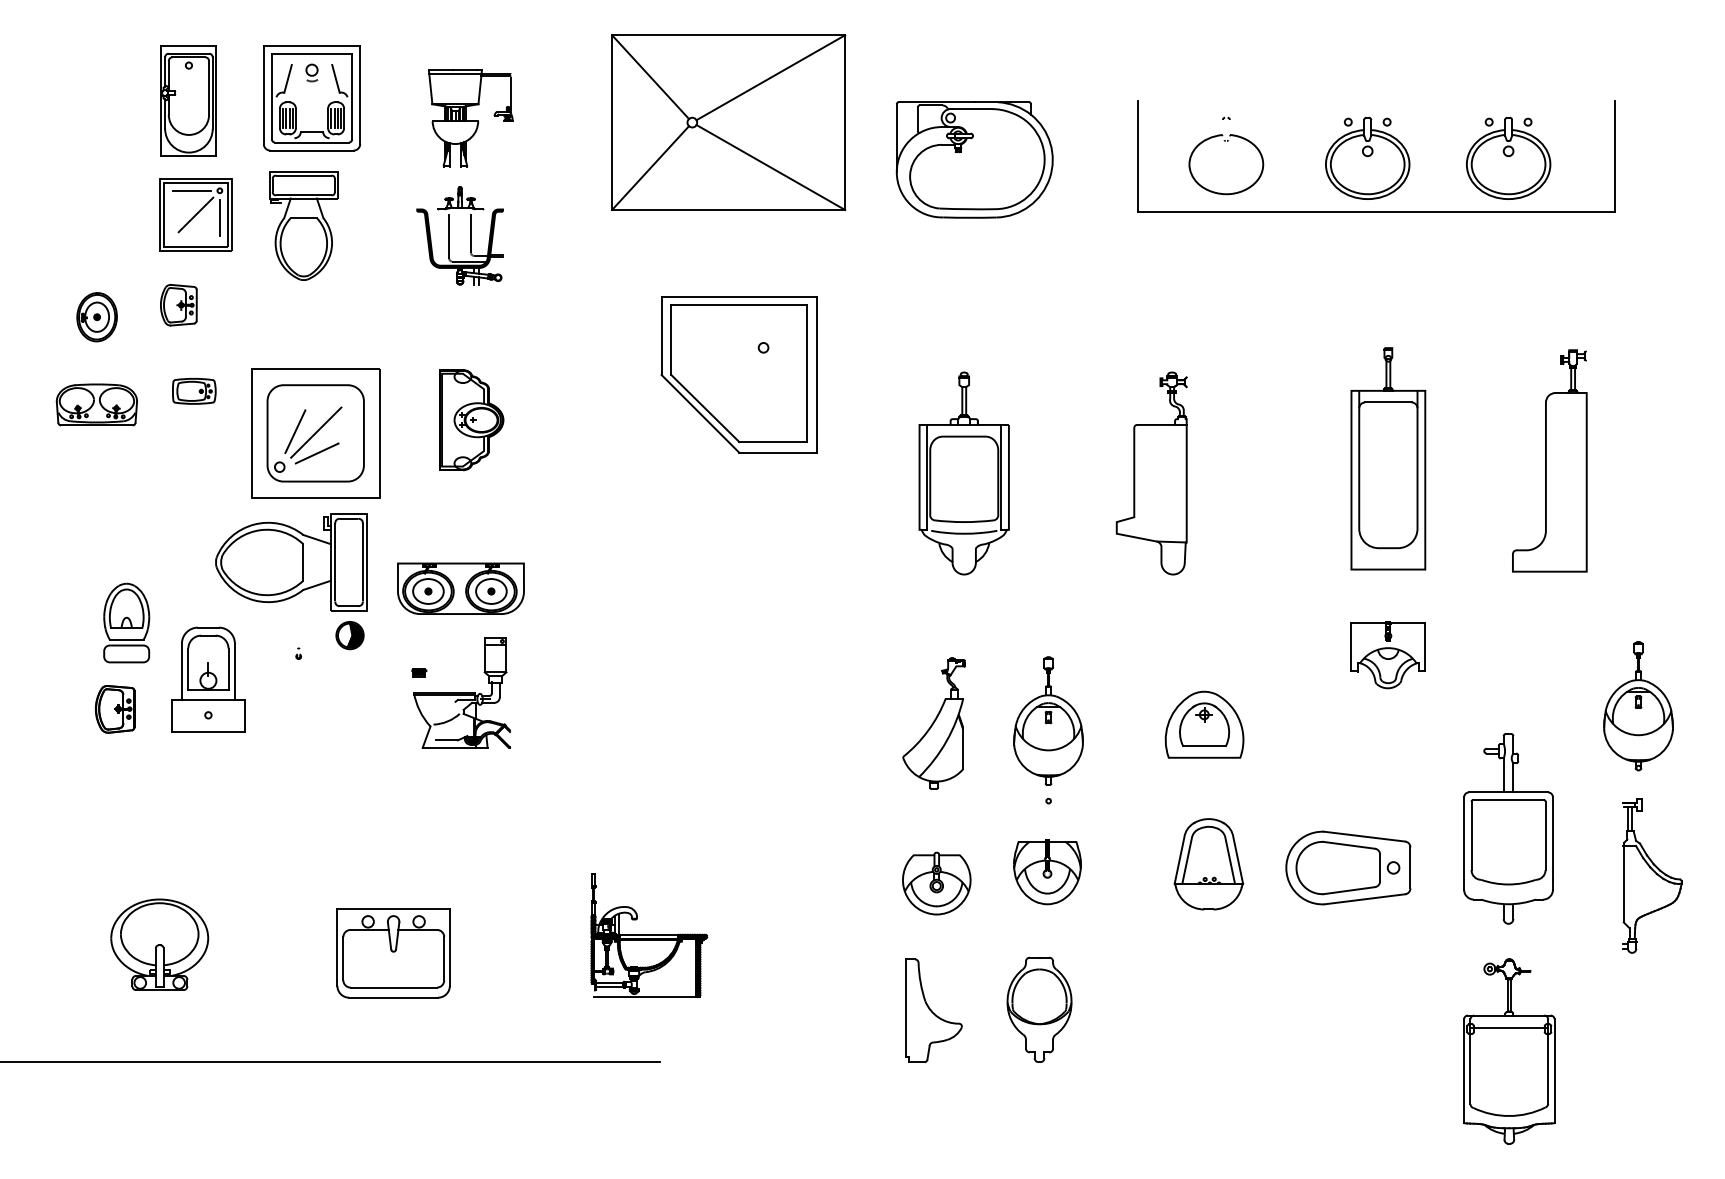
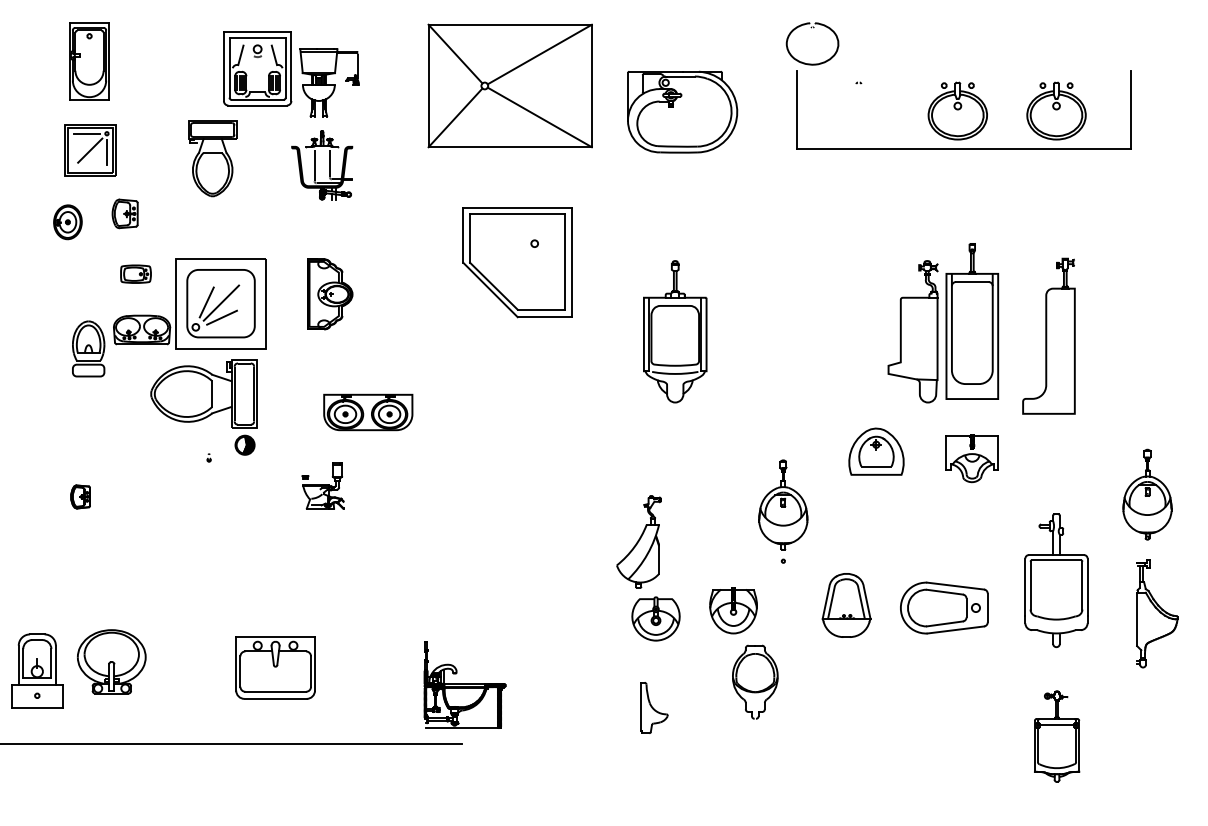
part: (311, 98) -> (257, 69), moved
part: (188, 100) -> (89, 60), moved
part: (1225, 141) -> (812, 27), moved
part: (195, 214) -> (89, 150), moved
part: (96, 404) -> (141, 329), moved
part: (1549, 460) -> (1048, 335), moved
part: (1151, 473) -> (912, 331), moved
part: (460, 588) -> (367, 412), moved
part: (126, 622) -> (88, 348), moved
part: (208, 679) -> (37, 670), moved
part: (461, 692) -> (323, 485), size x0.6
part: (114, 709) -> (80, 497), size x0.7
part: (933, 723) -> (638, 541), moved
part: (1204, 724) -> (876, 451), moved
part: (1048, 730) -> (783, 511), moved
part: (649, 935) -> (465, 684), moved
part: (1039, 1009) -> (755, 681), moved
part: (933, 1010) -> (653, 707), size x0.7
part: (1509, 1051) -> (1057, 736), size x0.7

